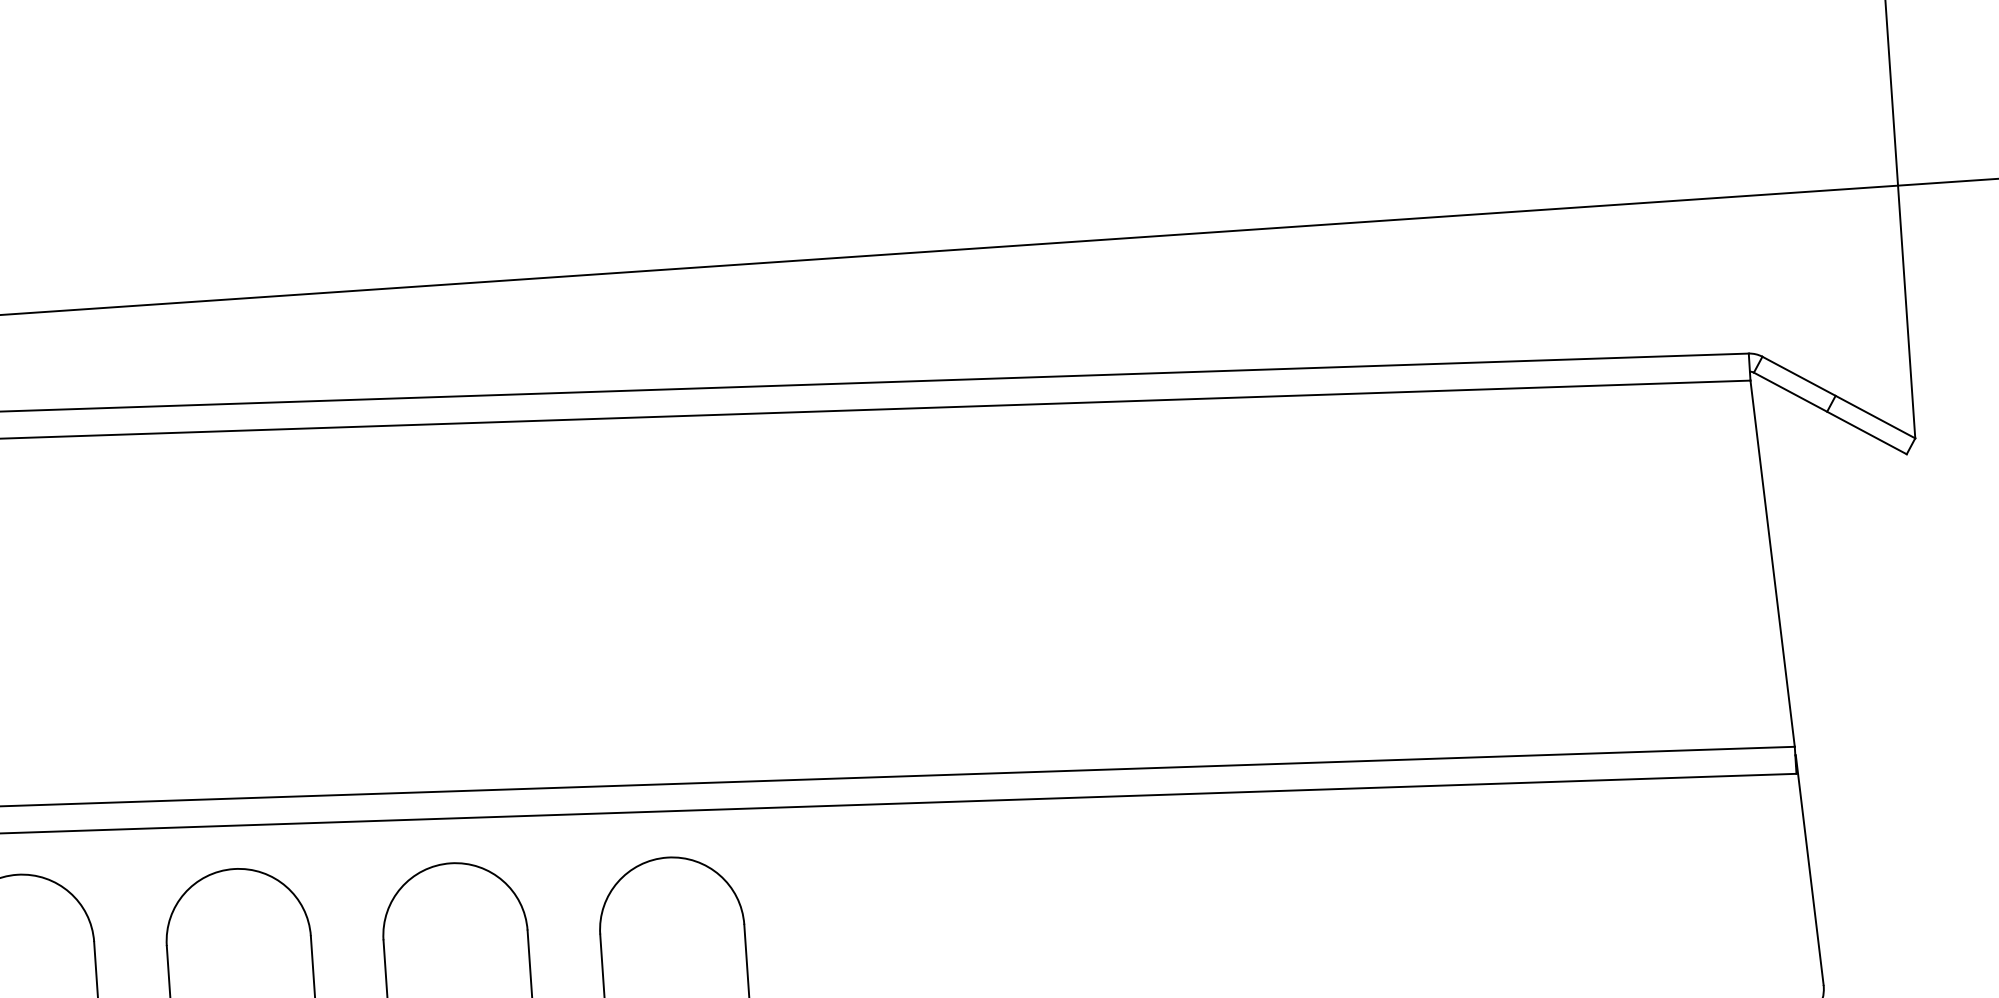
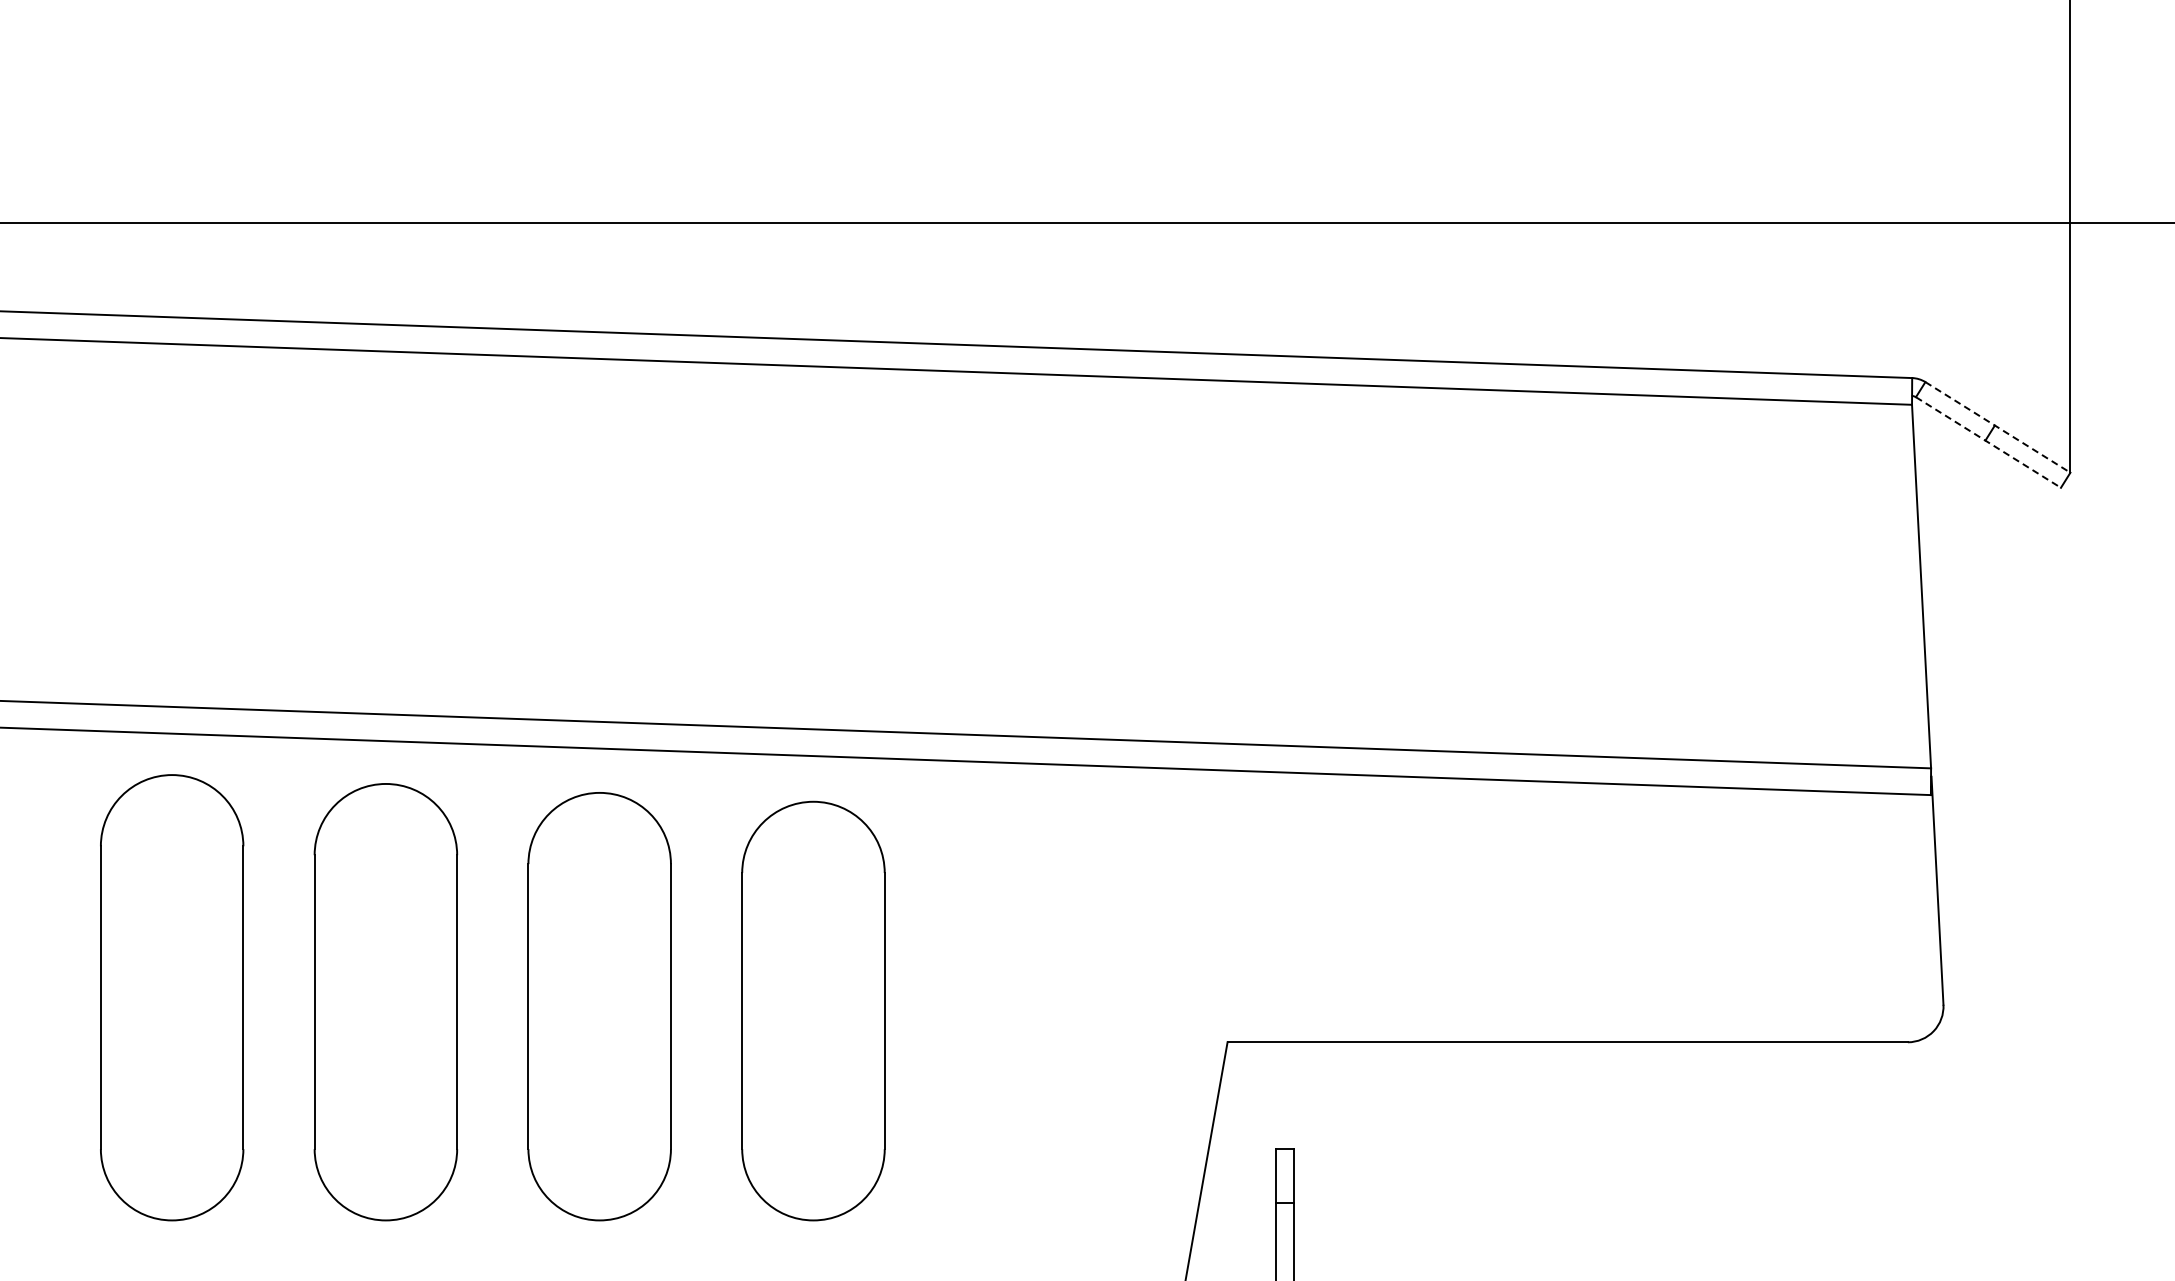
line: (1839, 397) -> (1998, 427), solid -> dashed
line: (1830, 413) -> (1988, 442), solid -> dashed

